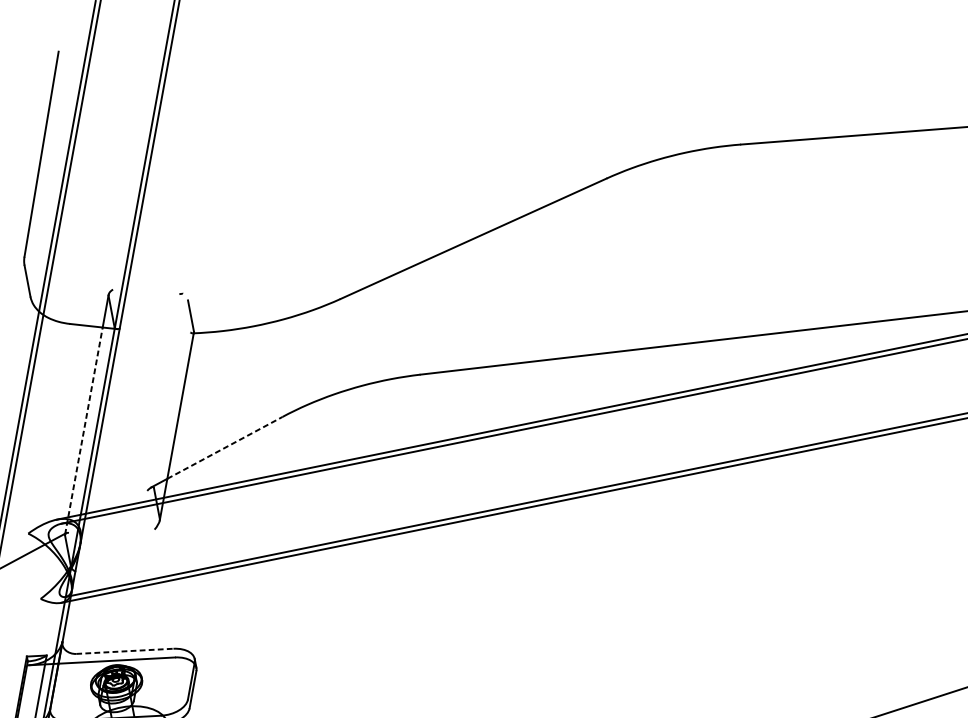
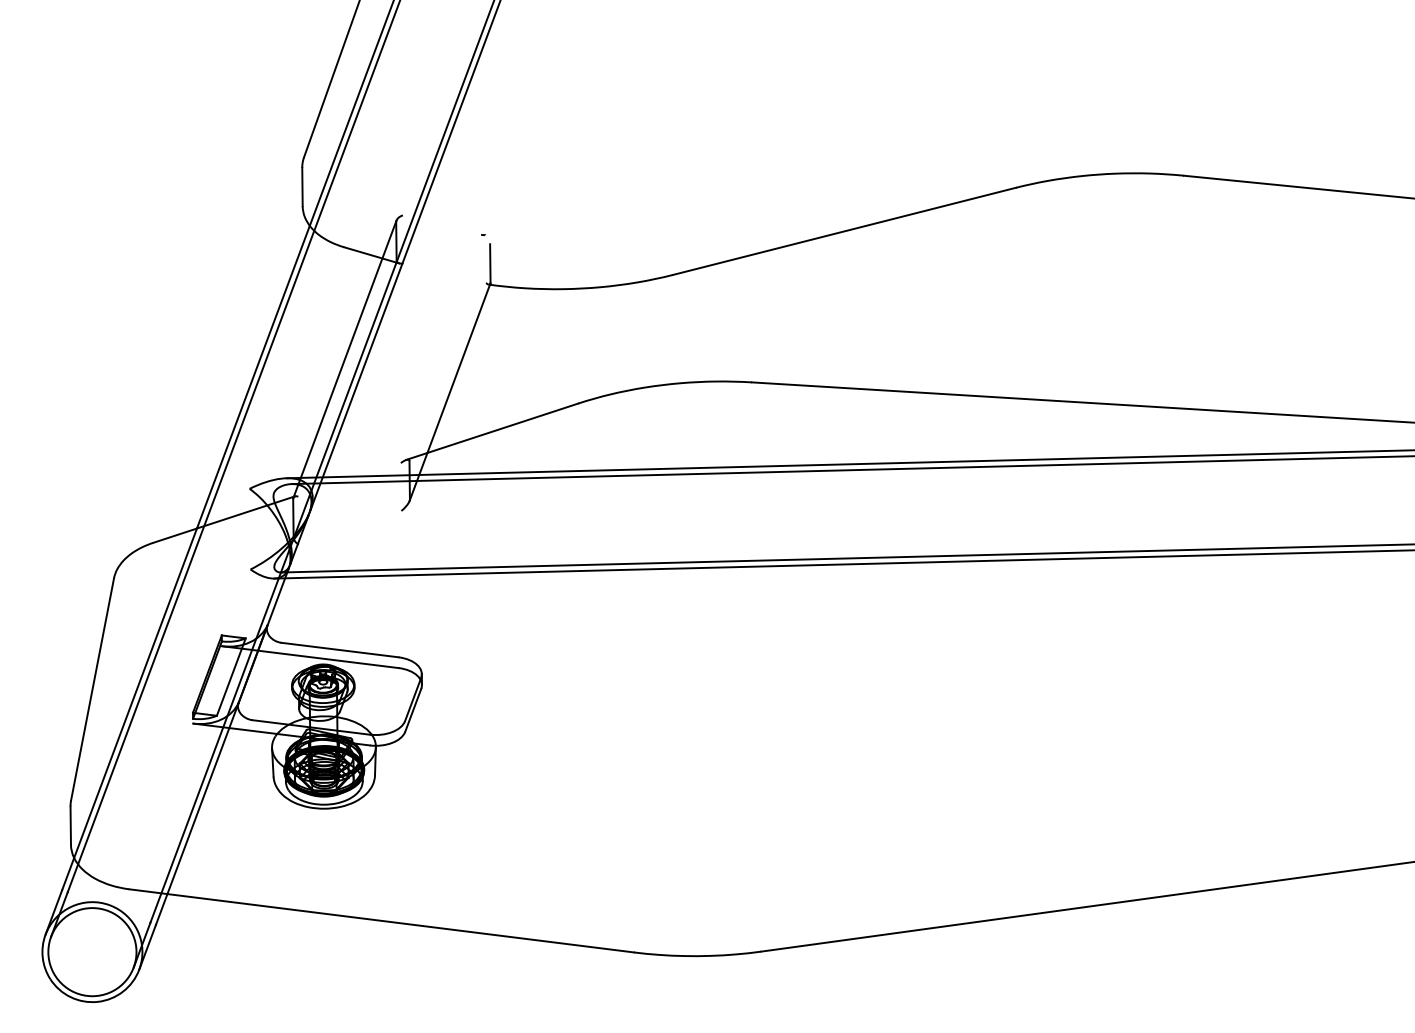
line: (83, 431) -> (337, 378), dashed -> solid
line: (225, 447) -> (503, 428), dashed -> solid
line: (125, 651) -> (340, 650), dashed -> solid

